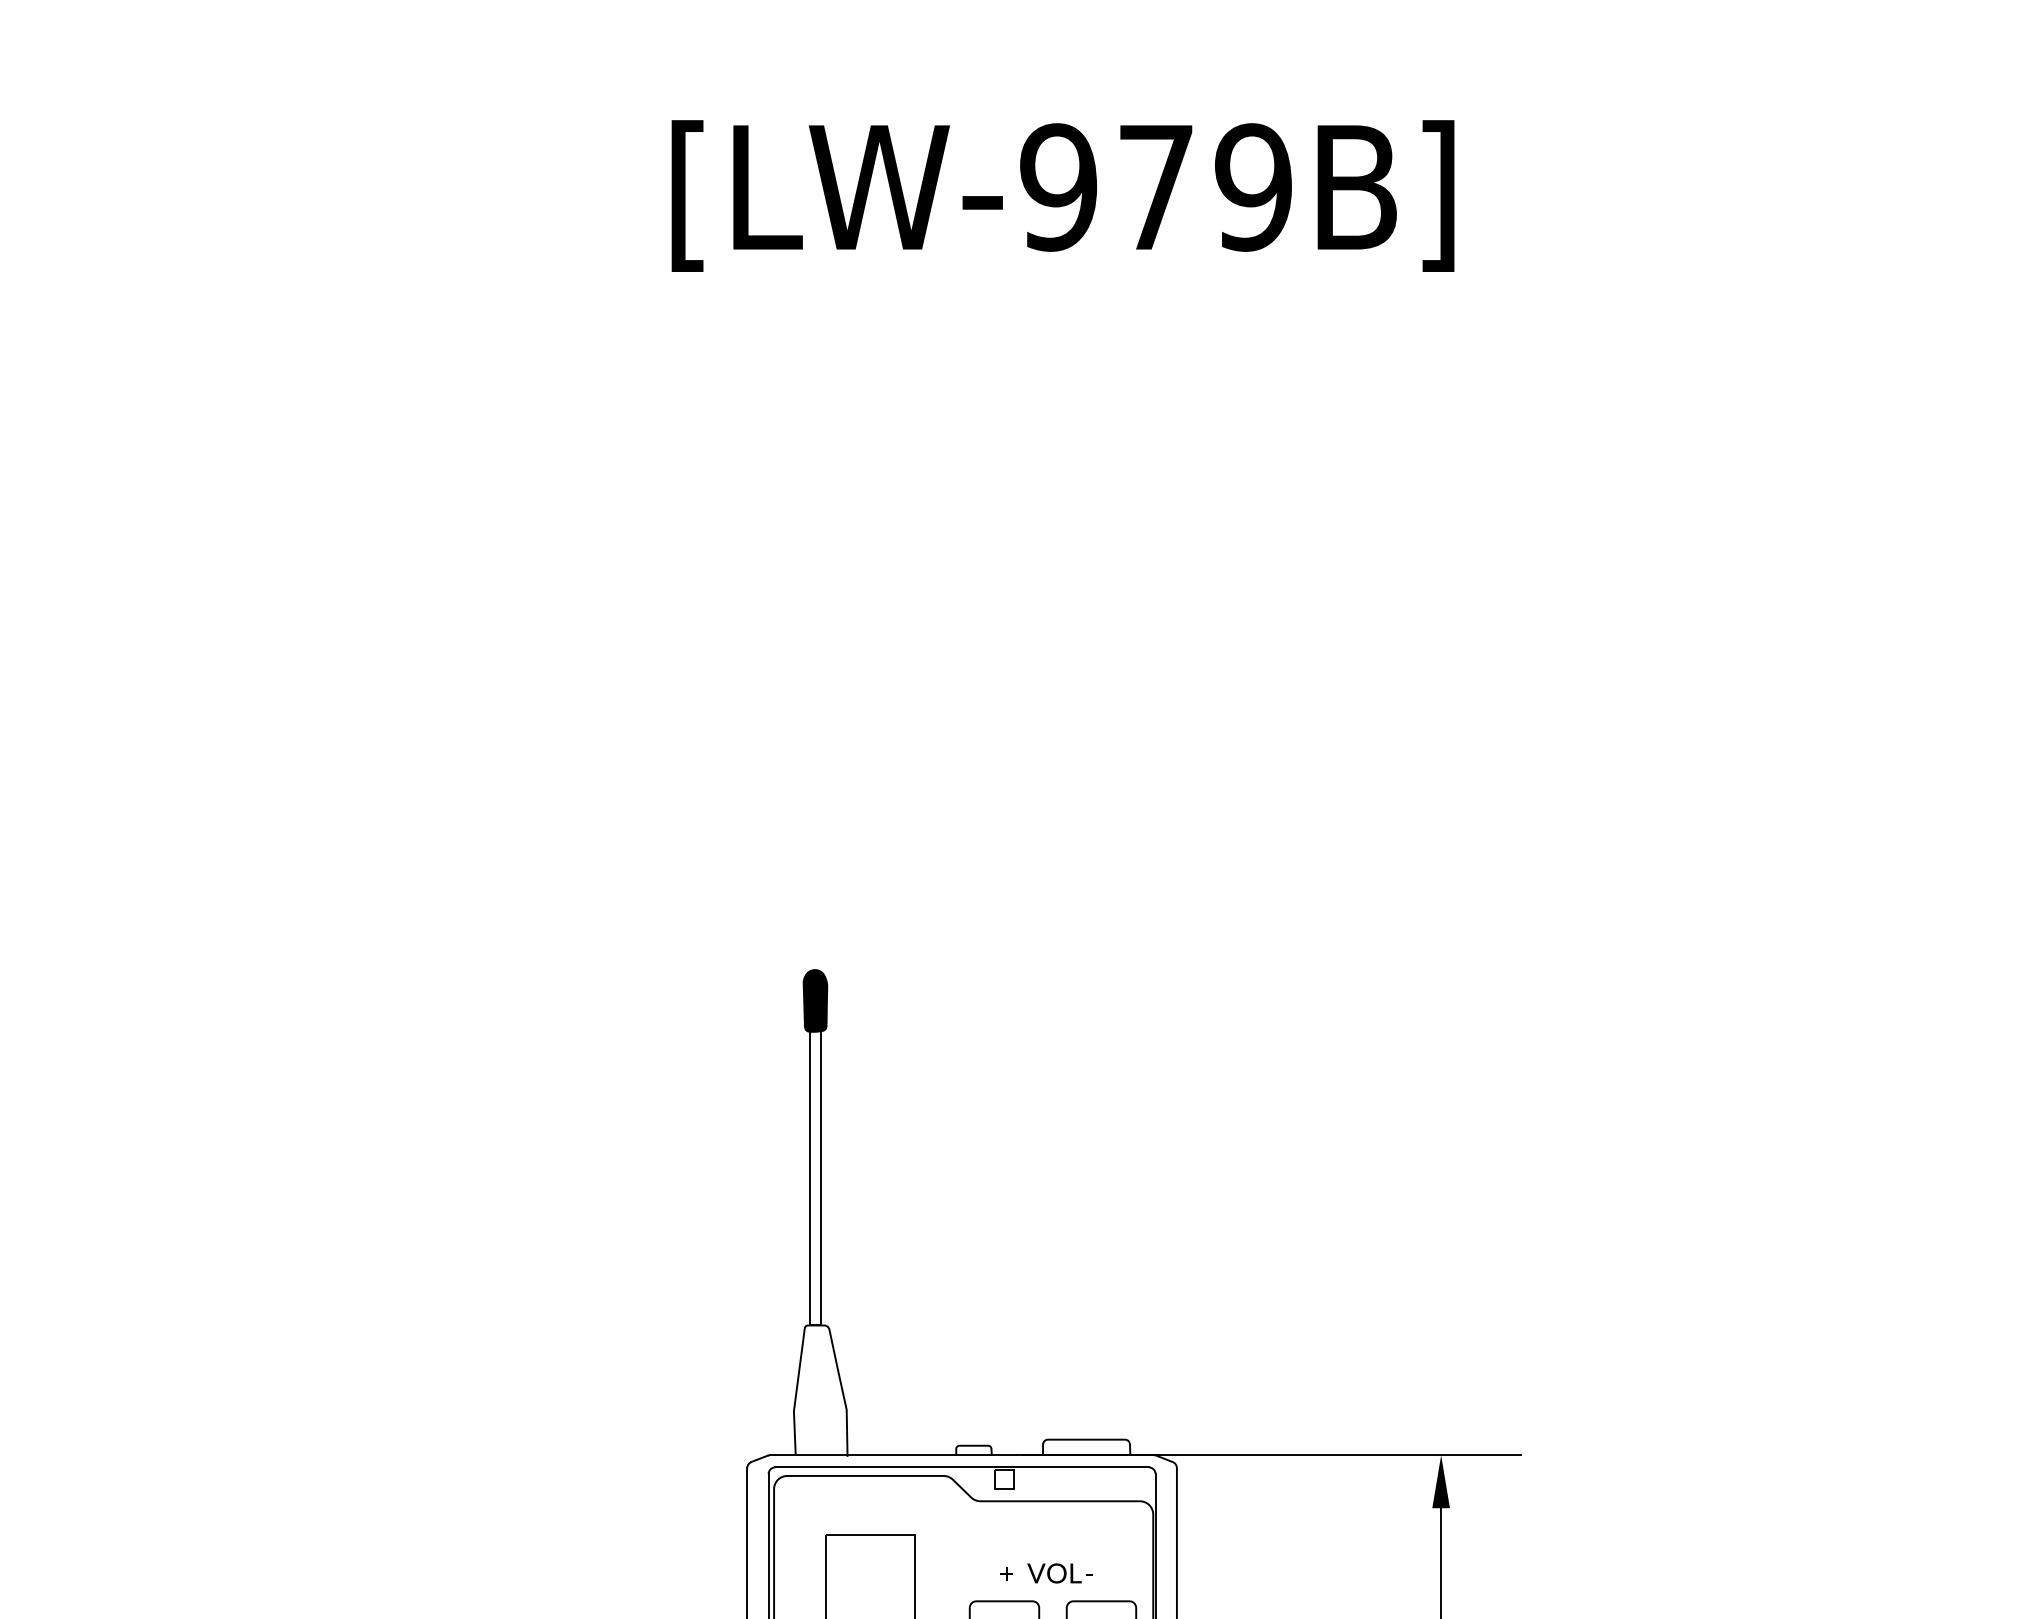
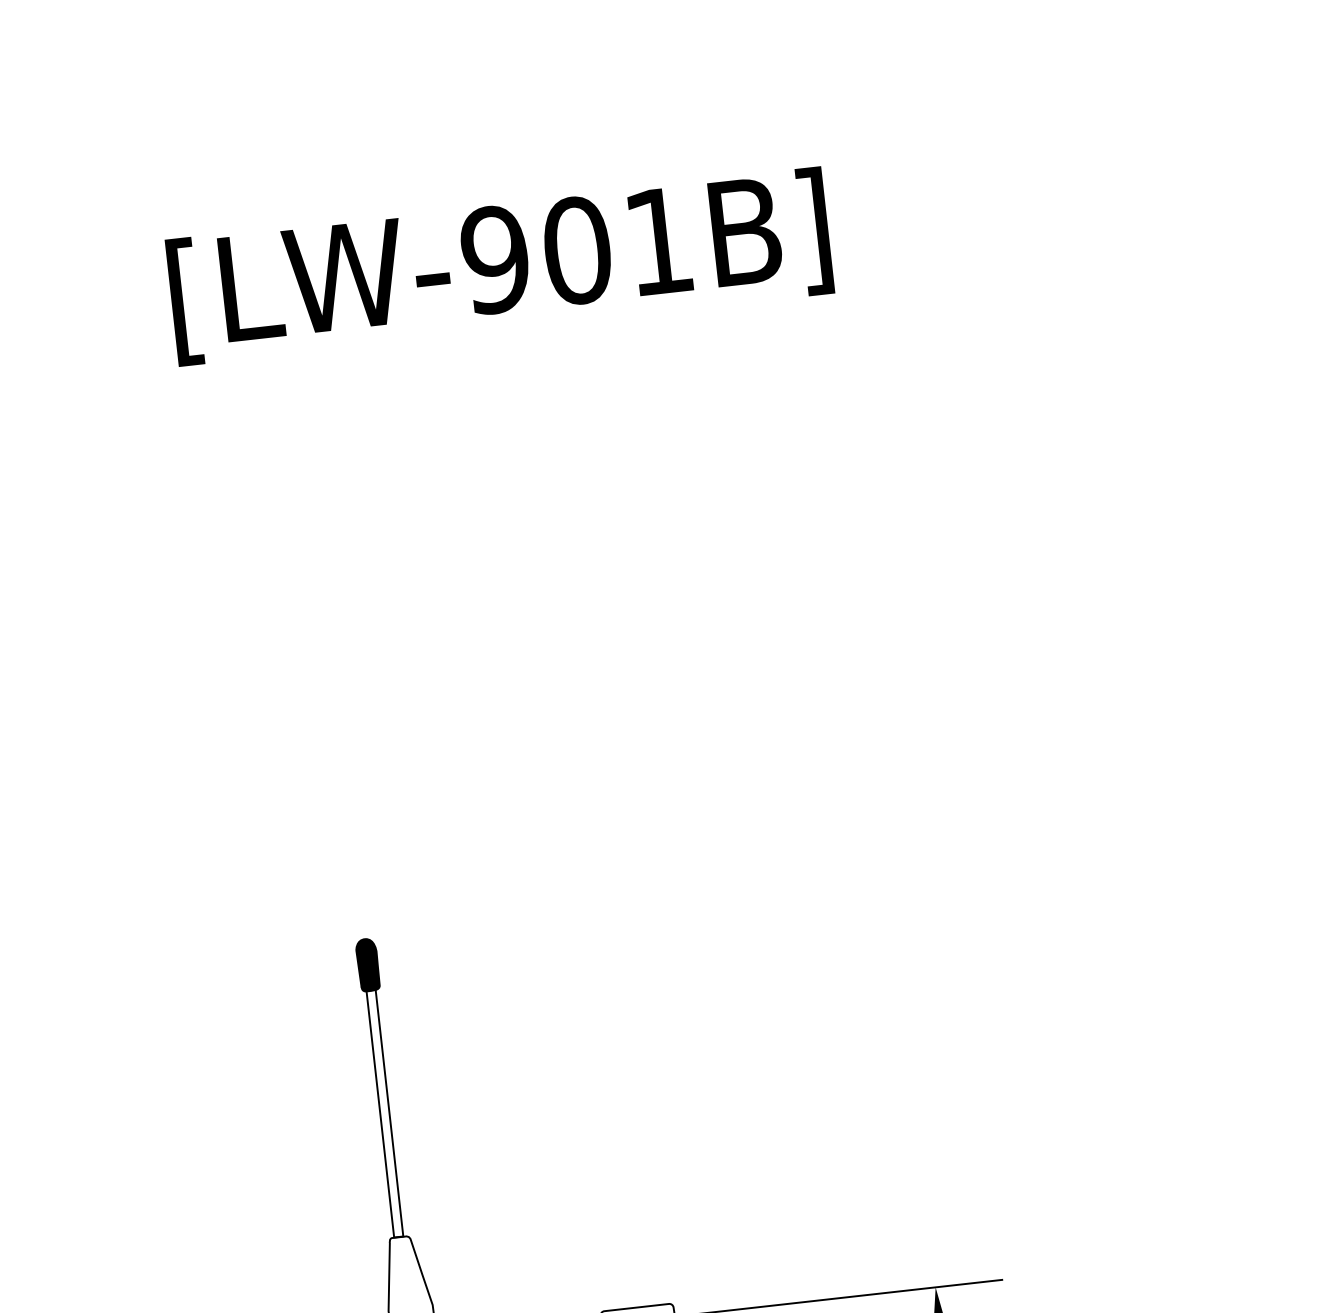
text: (1204, 187) -> (617, 246), [LW-979B] -> [LW-901B]

